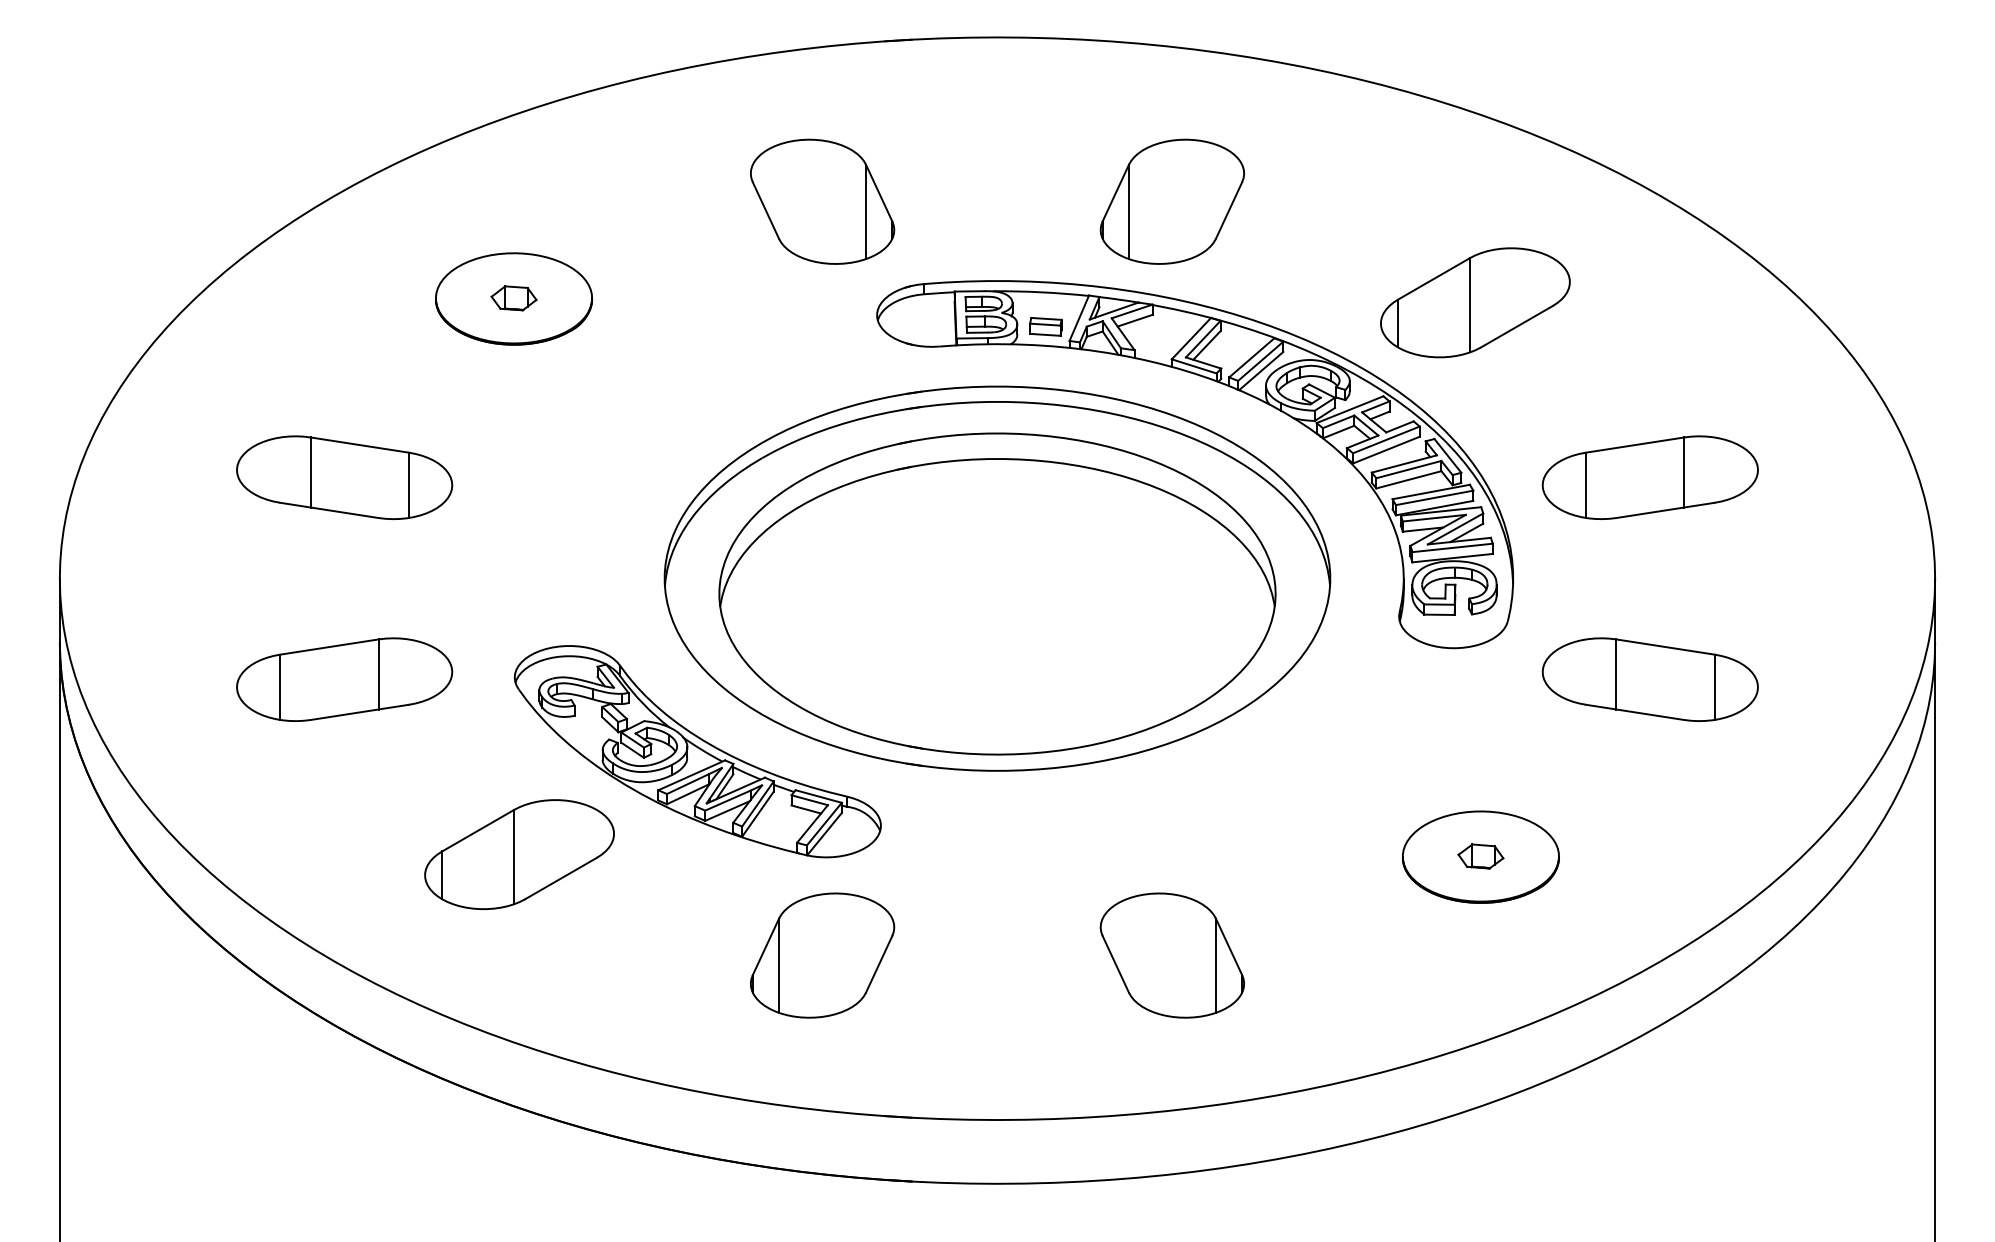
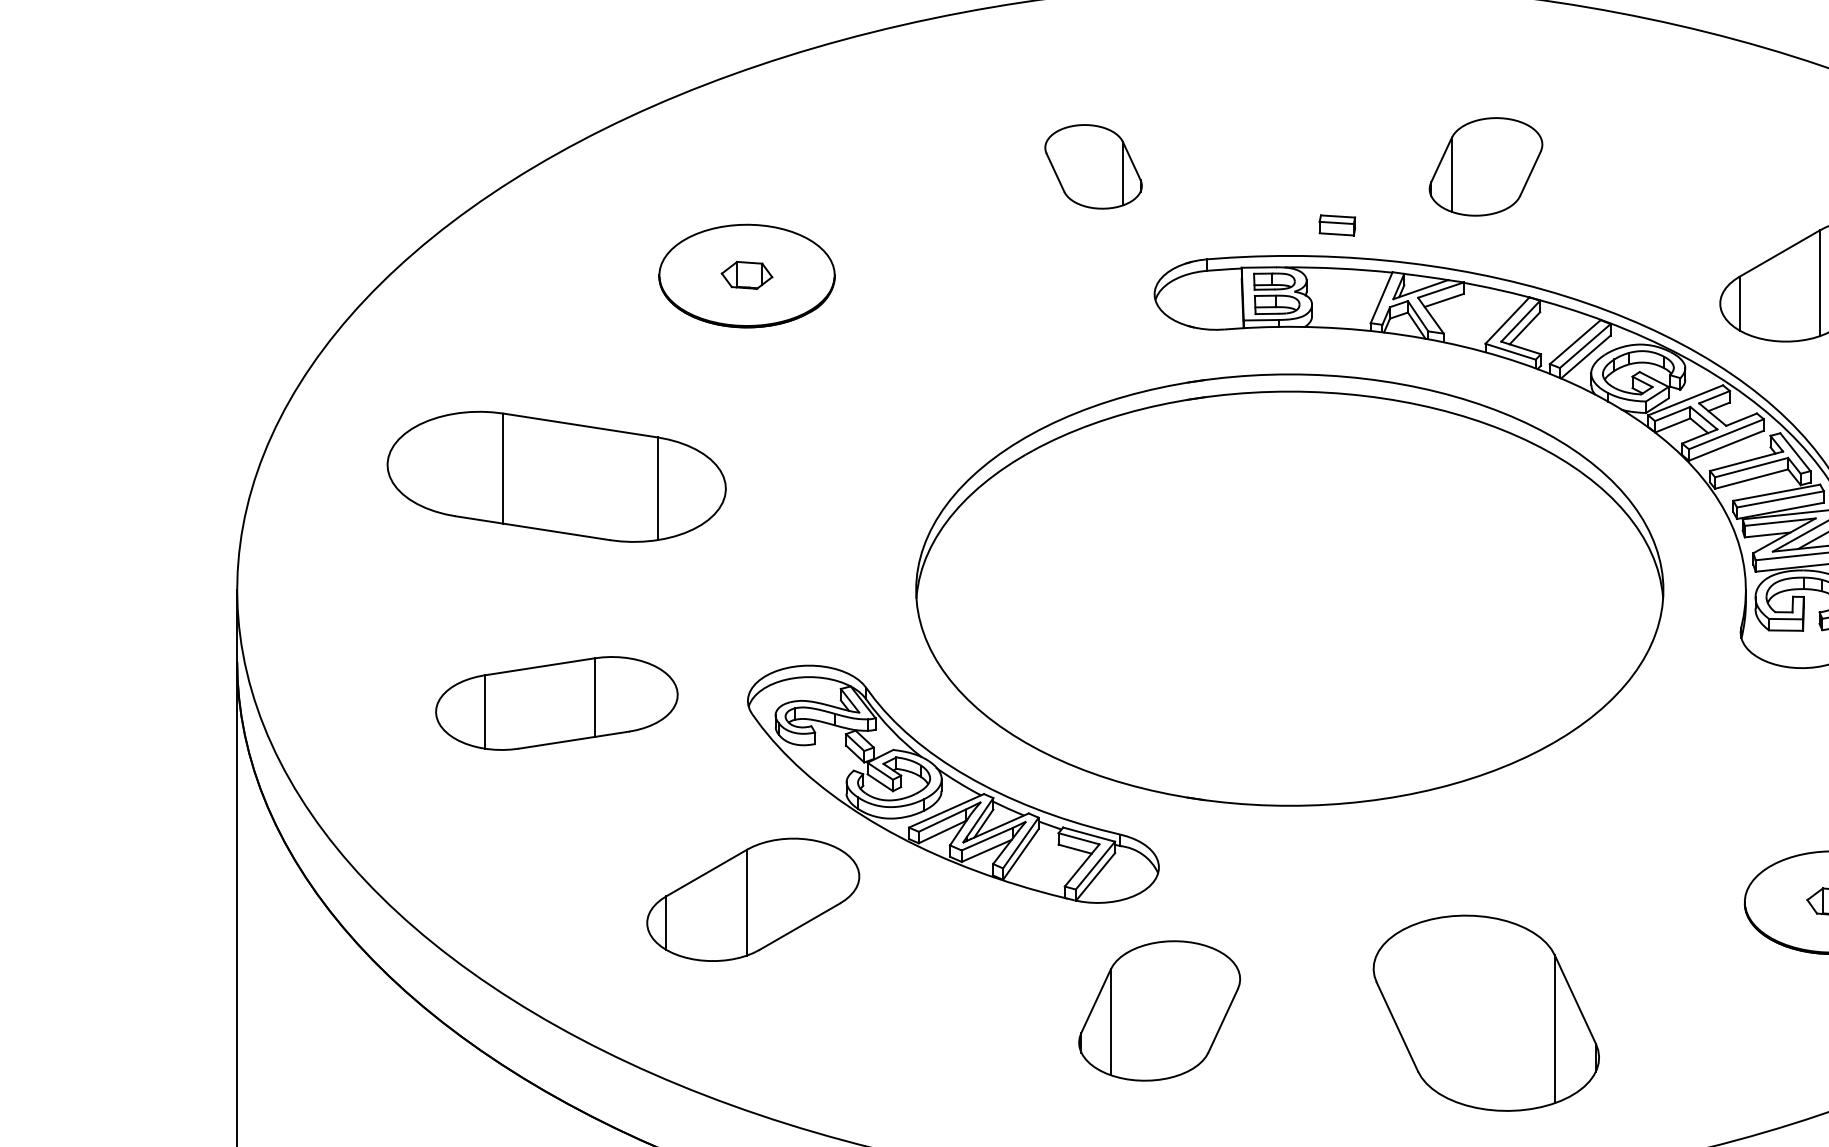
part: (822, 201) -> (1093, 166), size x0.6
part: (1171, 201) -> (1485, 166), size x0.7
part: (1045, 326) -> (1336, 225), moved
part: (344, 477) -> (556, 476), size x1.4
part: (997, 593) -> (1289, 606), removed
part: (822, 955) -> (1159, 1010), moved
part: (1171, 955) -> (1485, 1013), size x1.4

